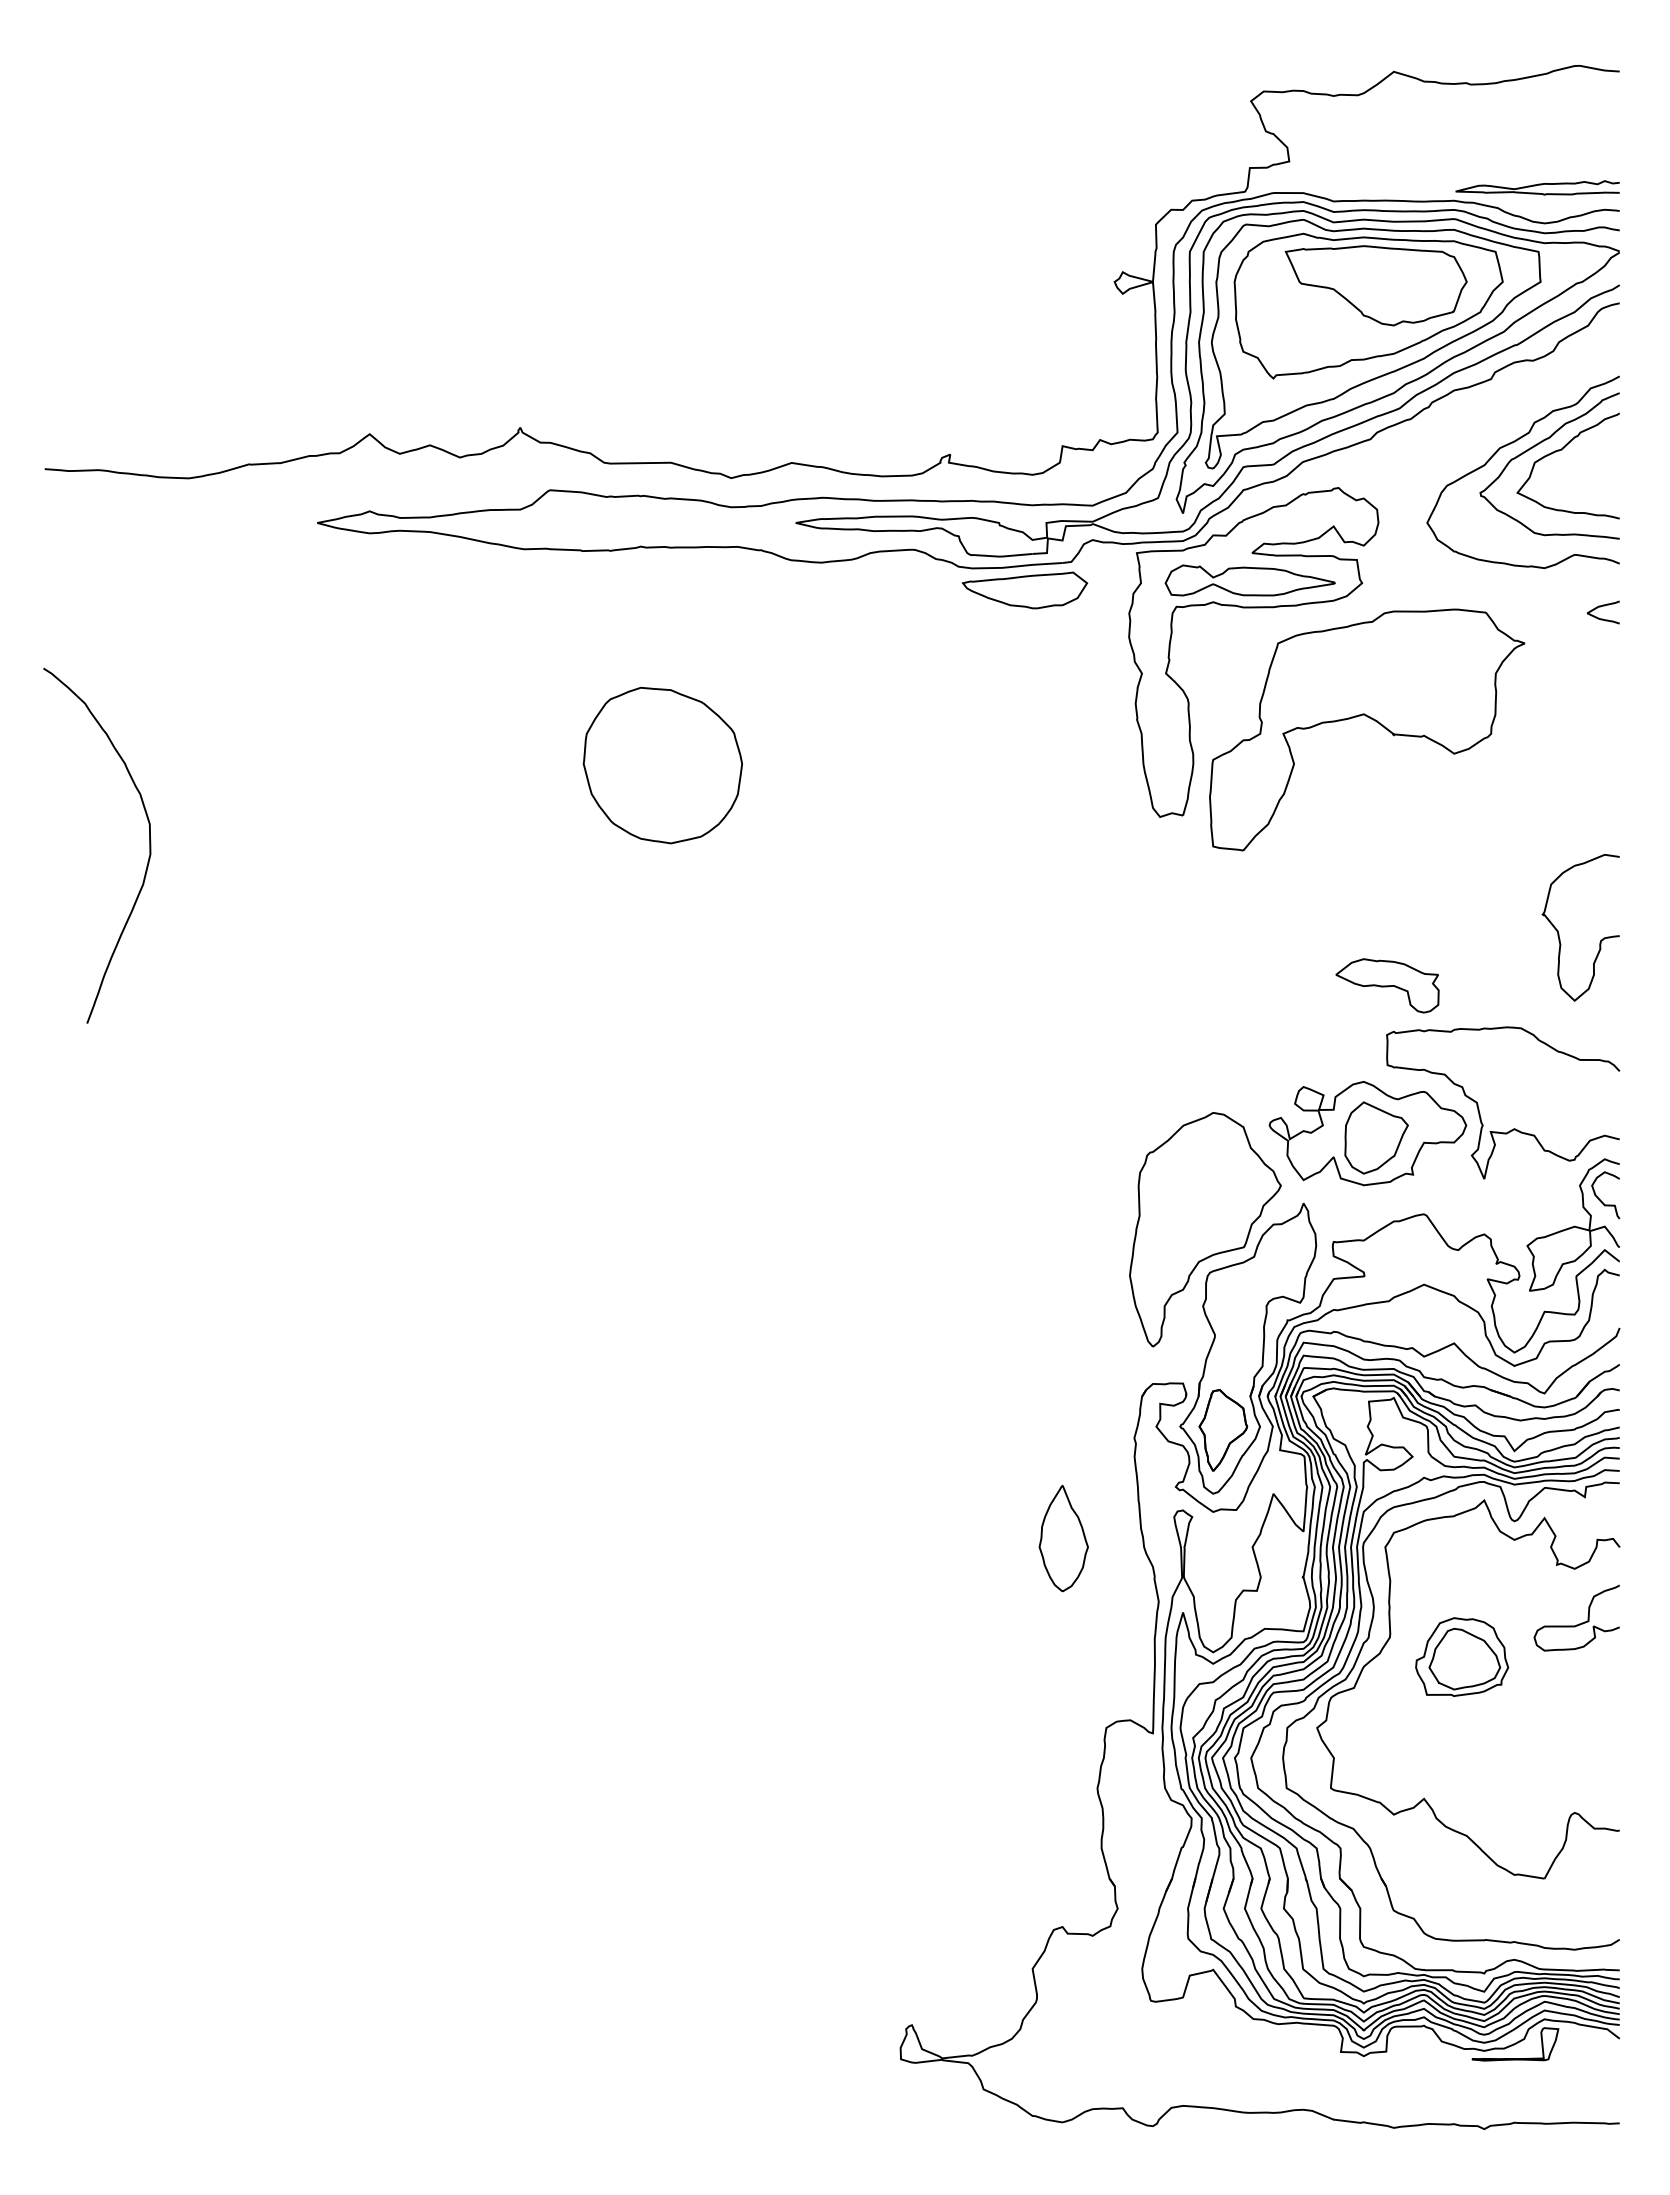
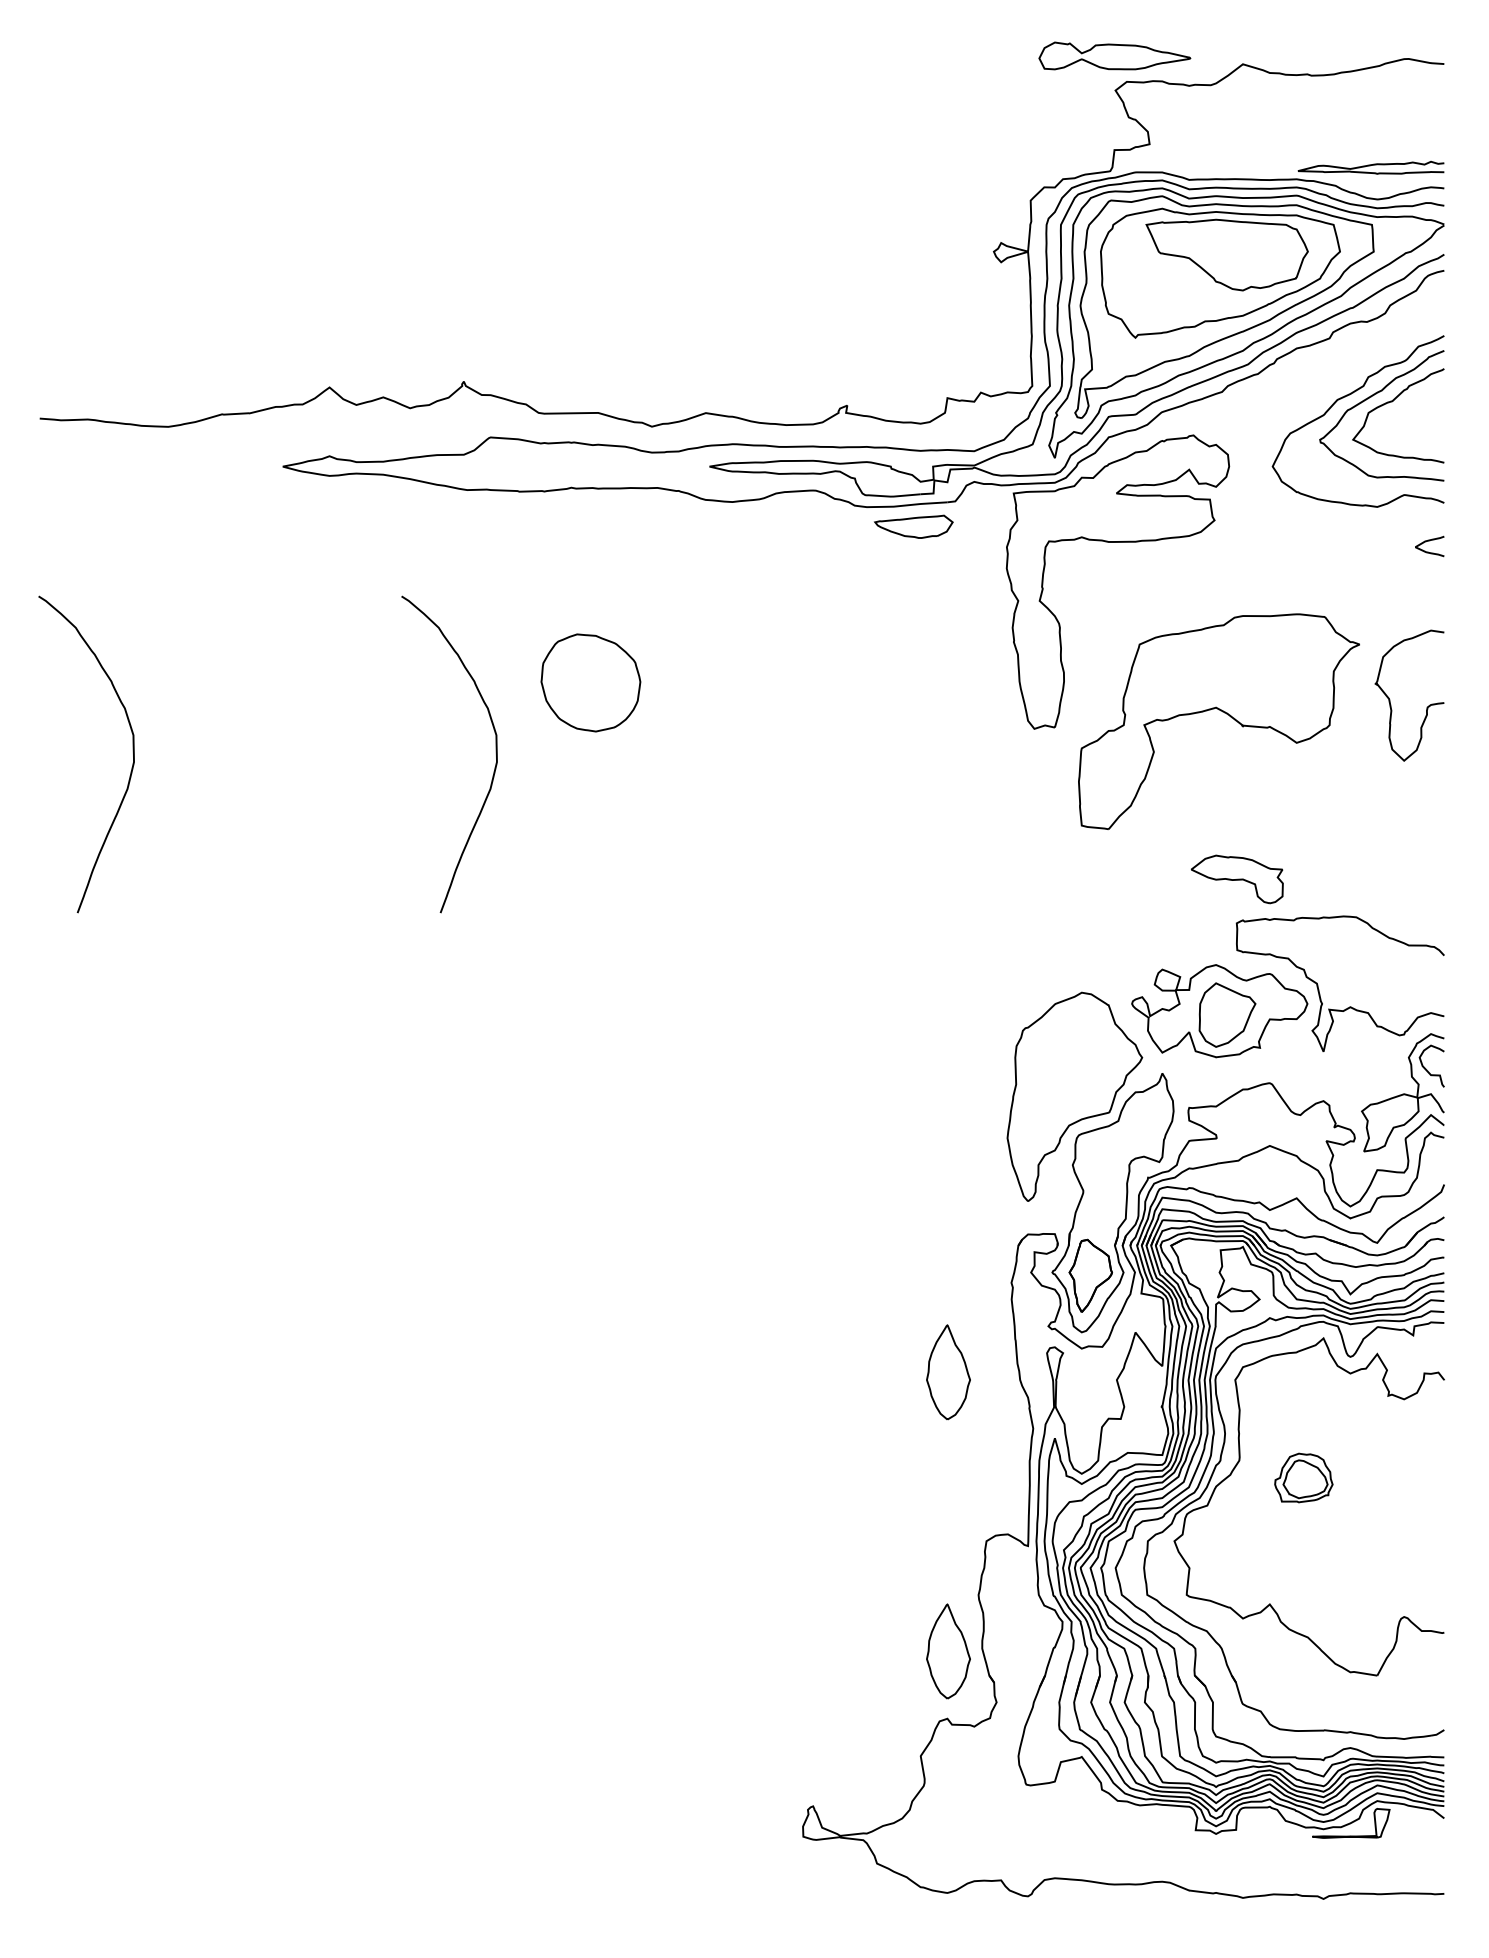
part: (1249, 580) -> (1114, 55), moved
part: (1024, 590) -> (913, 526), size x0.7
part: (1371, 719) -> (1222, 712), moved
part: (662, 765) -> (590, 682), size x0.7
curve: (556, 845) -> (496, 754), added
curve: (1559, 933) -> (1390, 700), moved
curve: (1579, 1623) -> (1408, 1448), removed
part: (1462, 1656) -> (1304, 1477), size x0.7
part: (1063, 1851) -> (948, 1651), added

